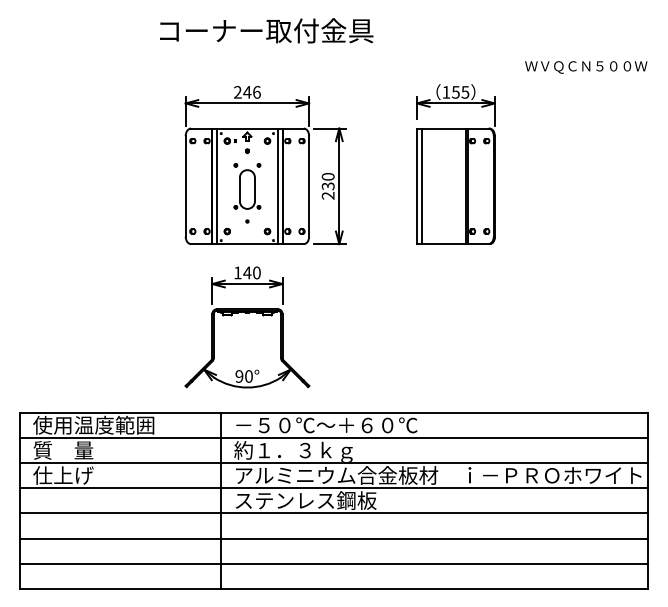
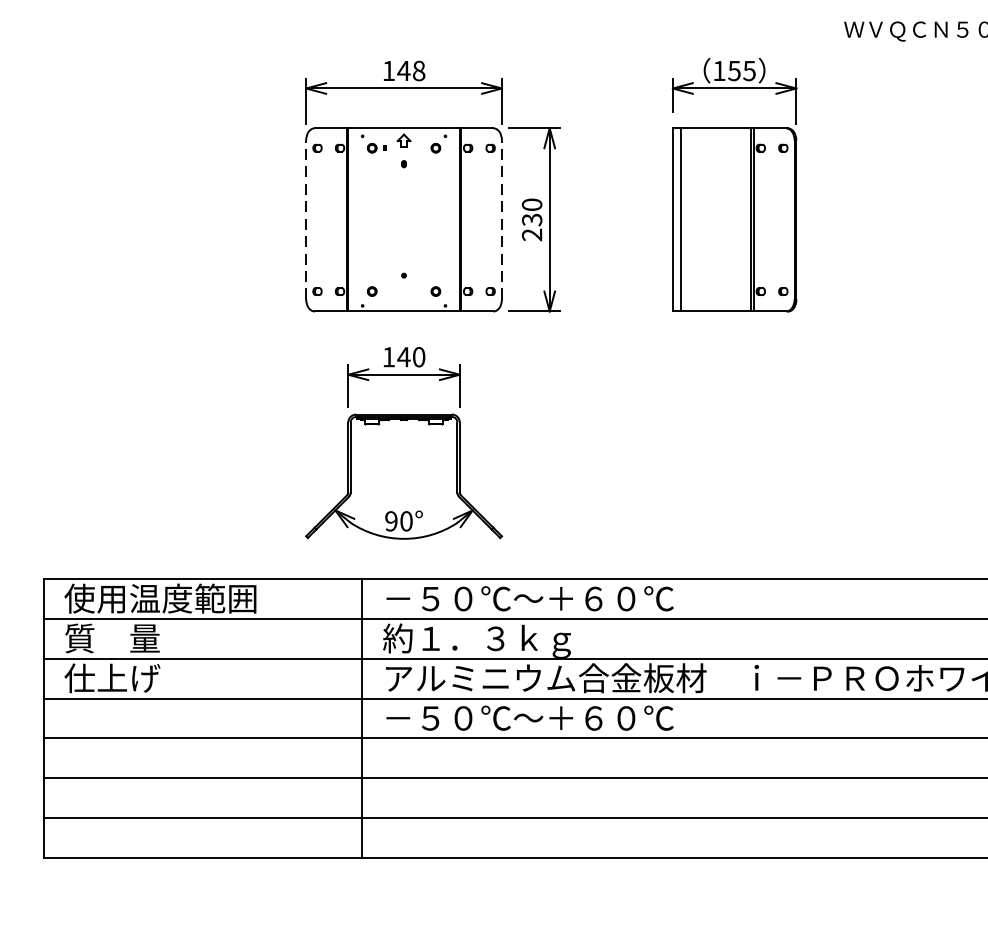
text: (247, 92) -> (404, 71), 246 -> 148
line: (185, 185) -> (305, 218), solid -> dashed
line: (309, 185) -> (502, 218), solid -> dashed
line: (217, 186) -> (356, 220), removed
part: (247, 186) -> (404, 220), removed
line: (277, 186) -> (451, 220), removed
text: (326, 500) -> (529, 717), ステンレス鋼板 -> －５０℃～＋６０℃

